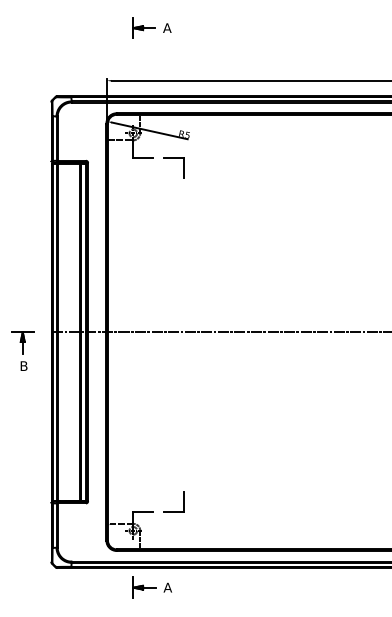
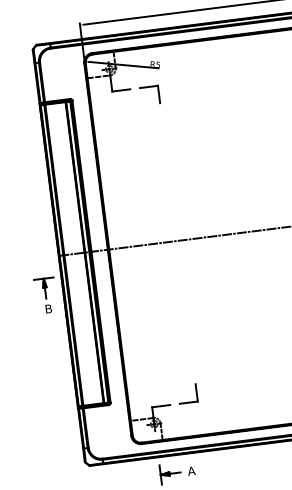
part: (22, 350) -> (45, 295), moved

